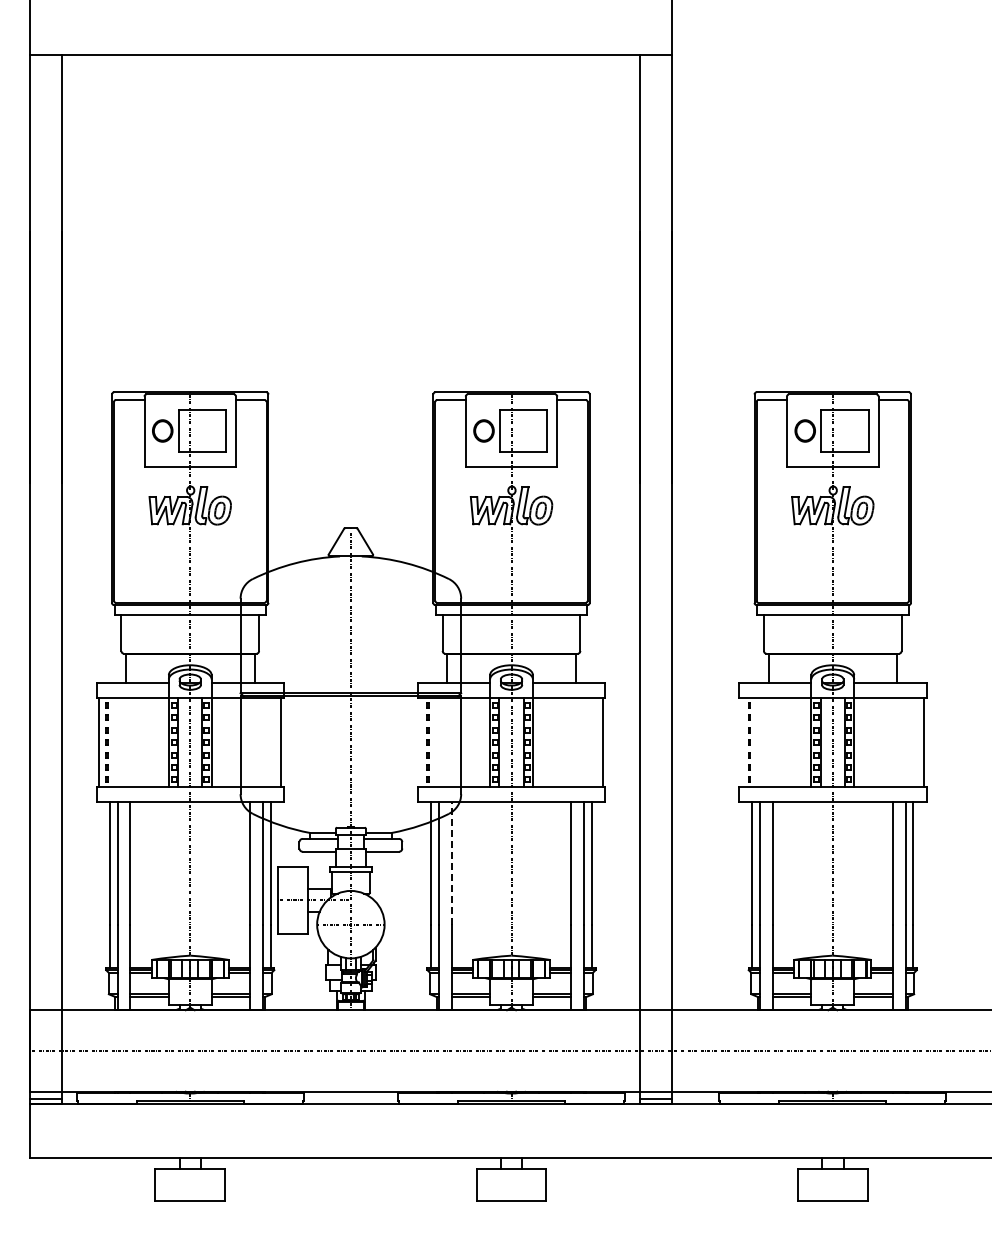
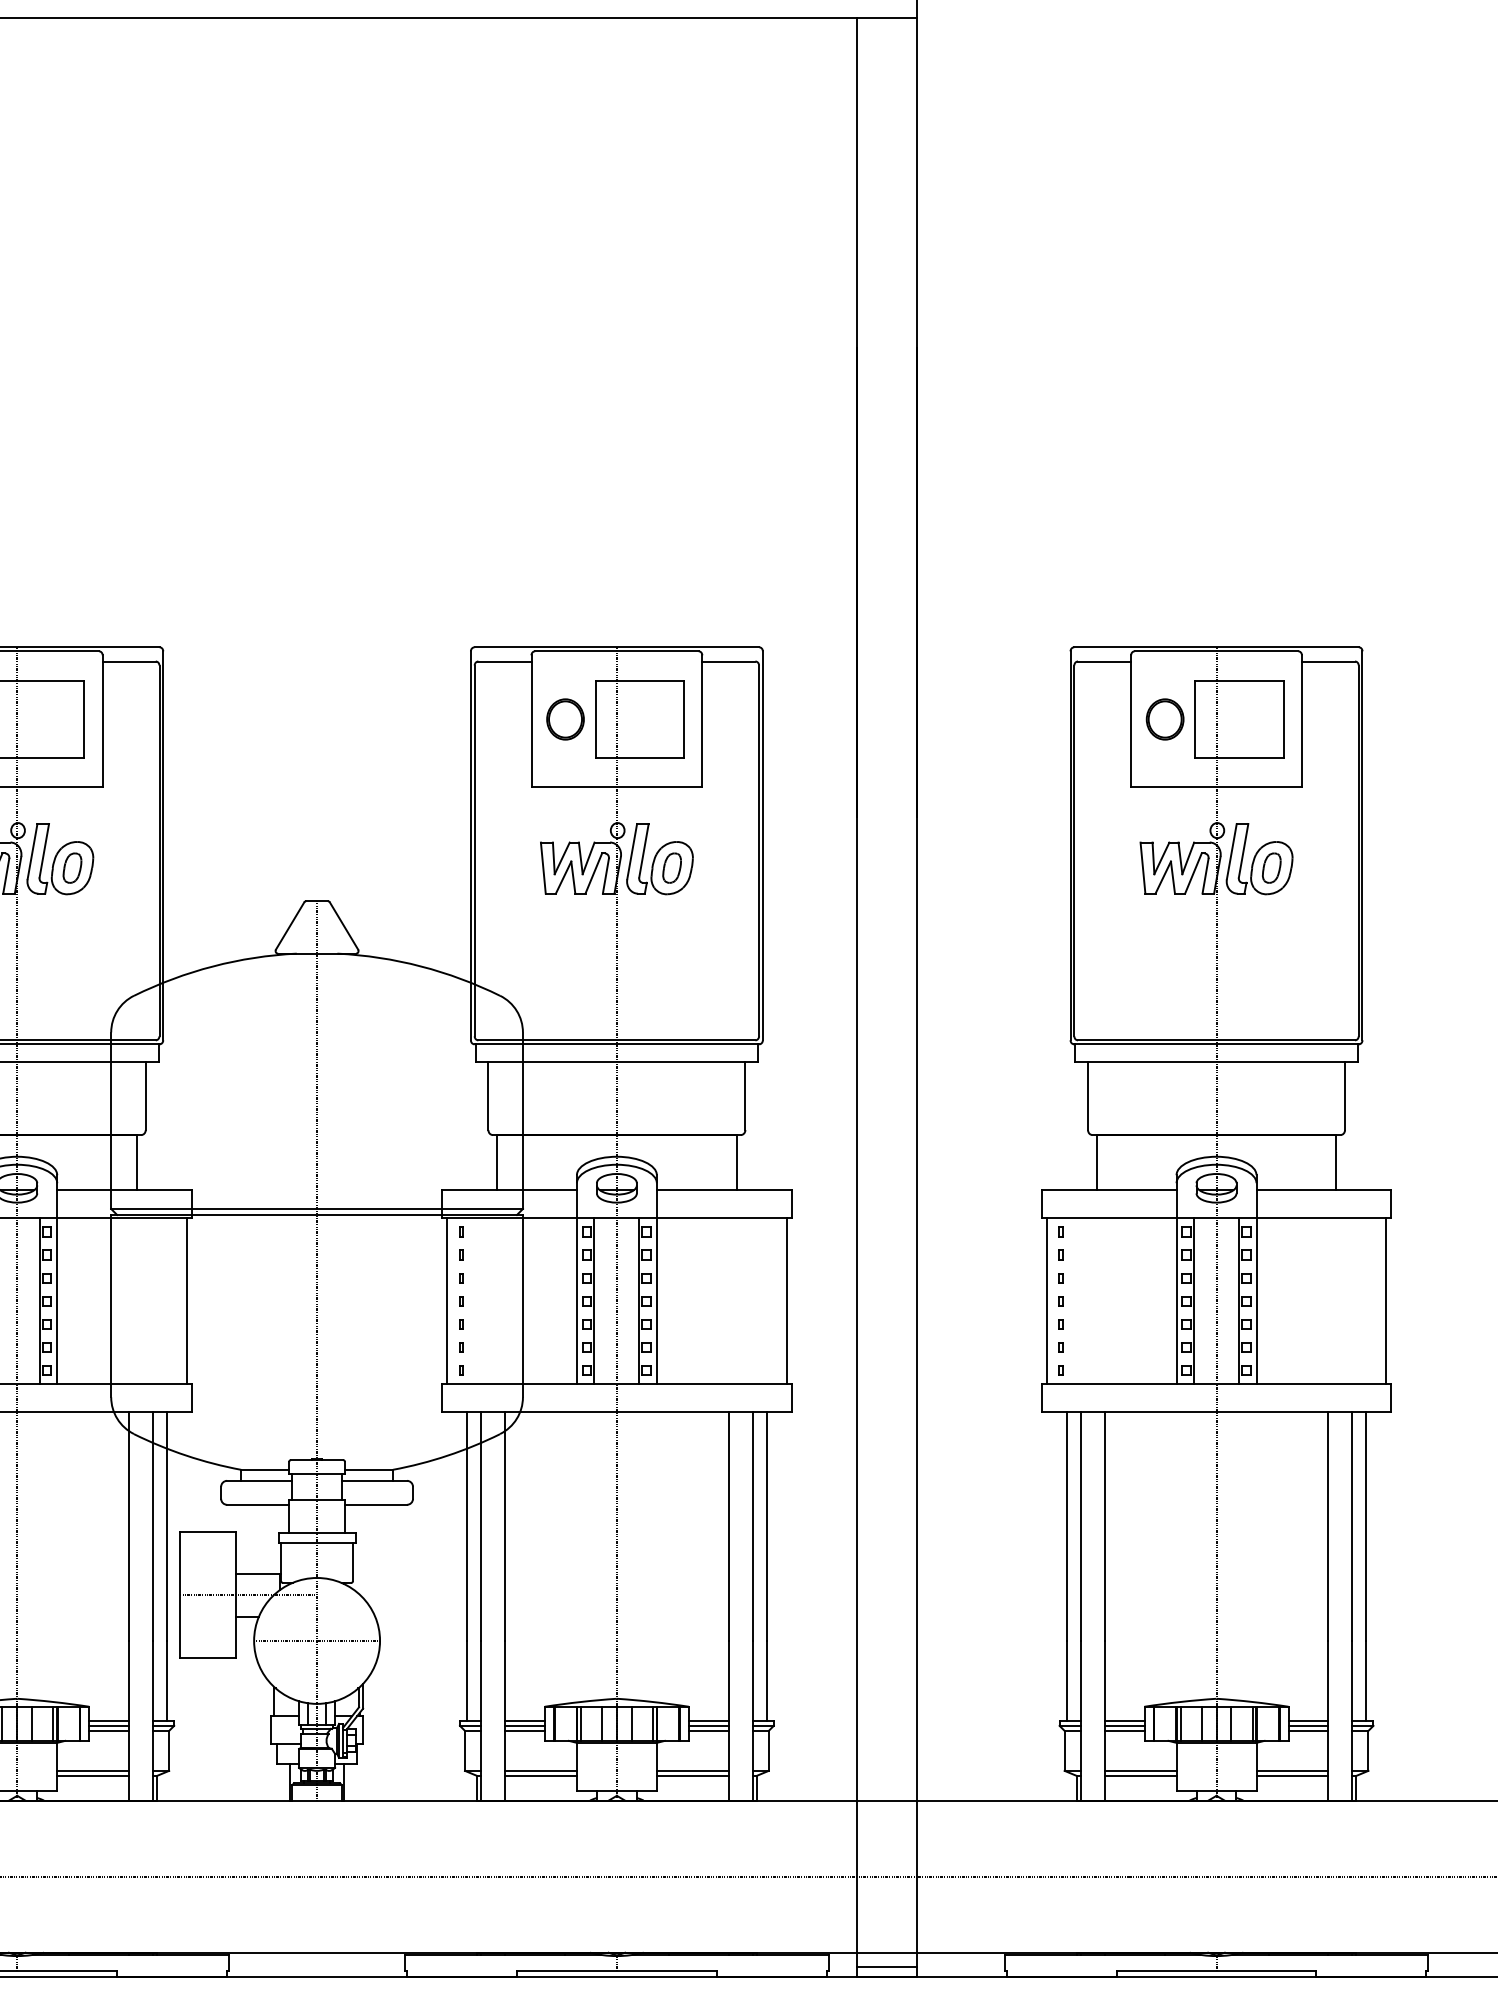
line: (420, 742) -> (447, 1300), added
line: (741, 742) -> (1046, 1300), added
line: (451, 862) -> (504, 1524), dashed -> solid

